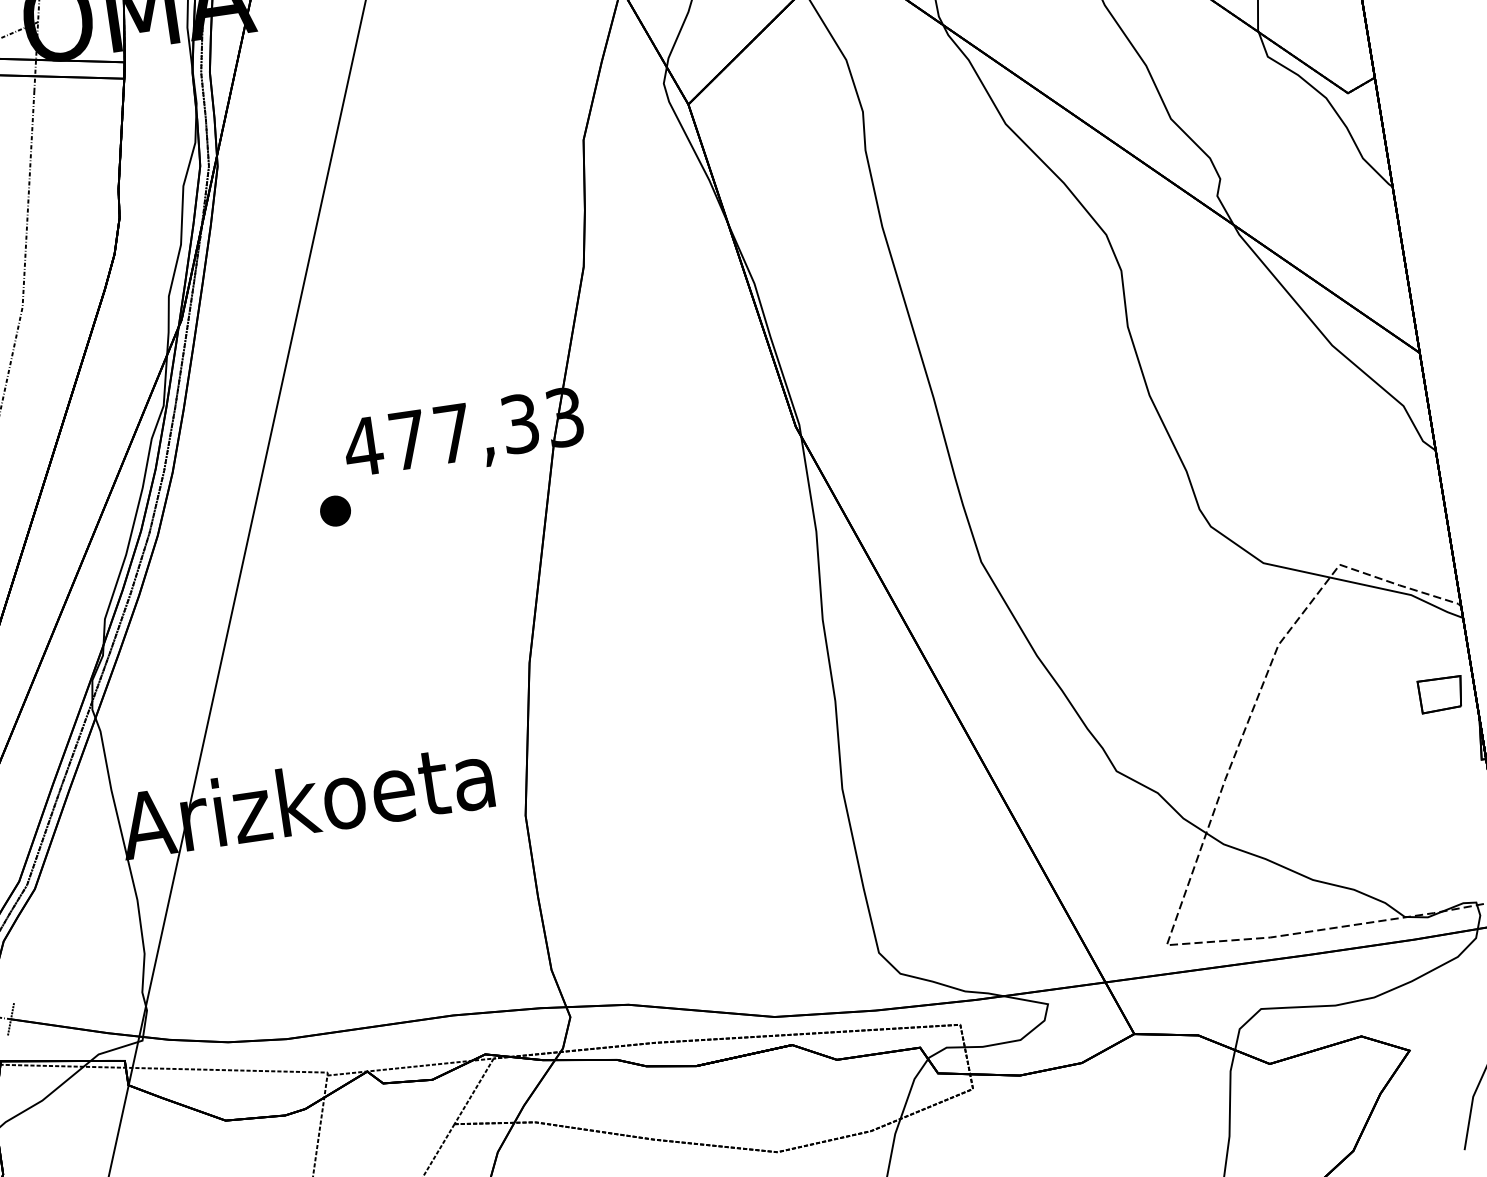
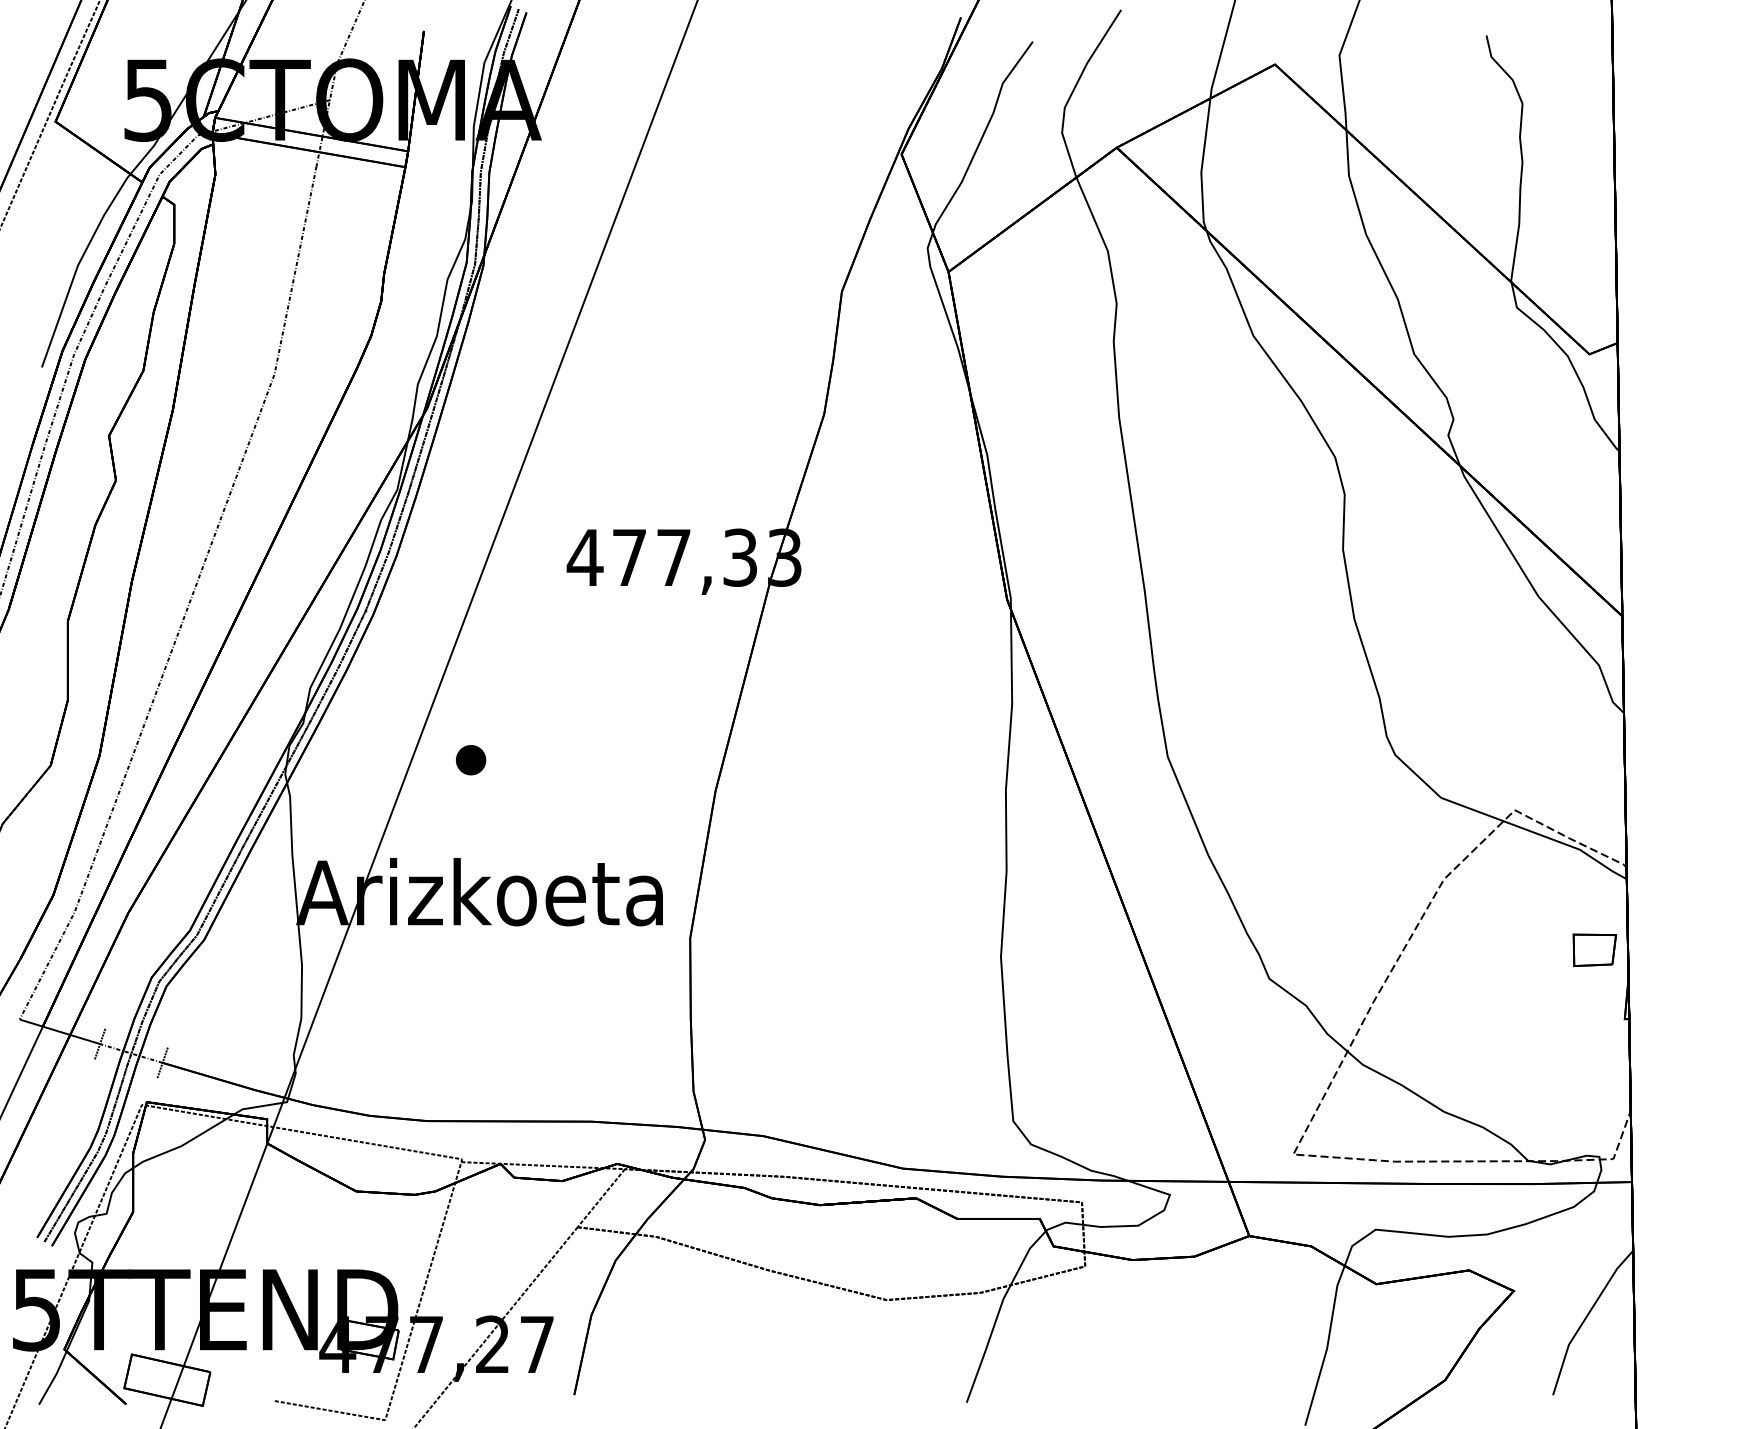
part: (336, 511) -> (471, 760), moved

